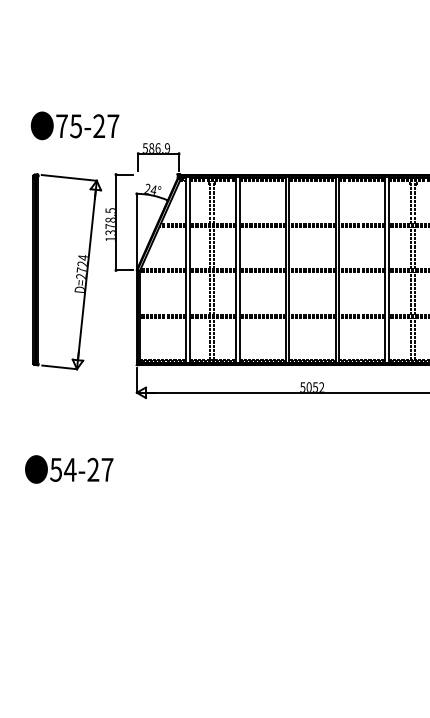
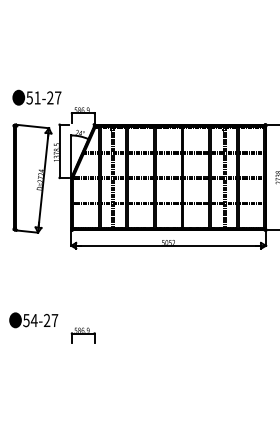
text: (68, 125) -> (33, 97), 75-27 -> 51-27
text: (68, 469) -> (33, 320), moved
part: (157, 554) -> (82, 335), added

